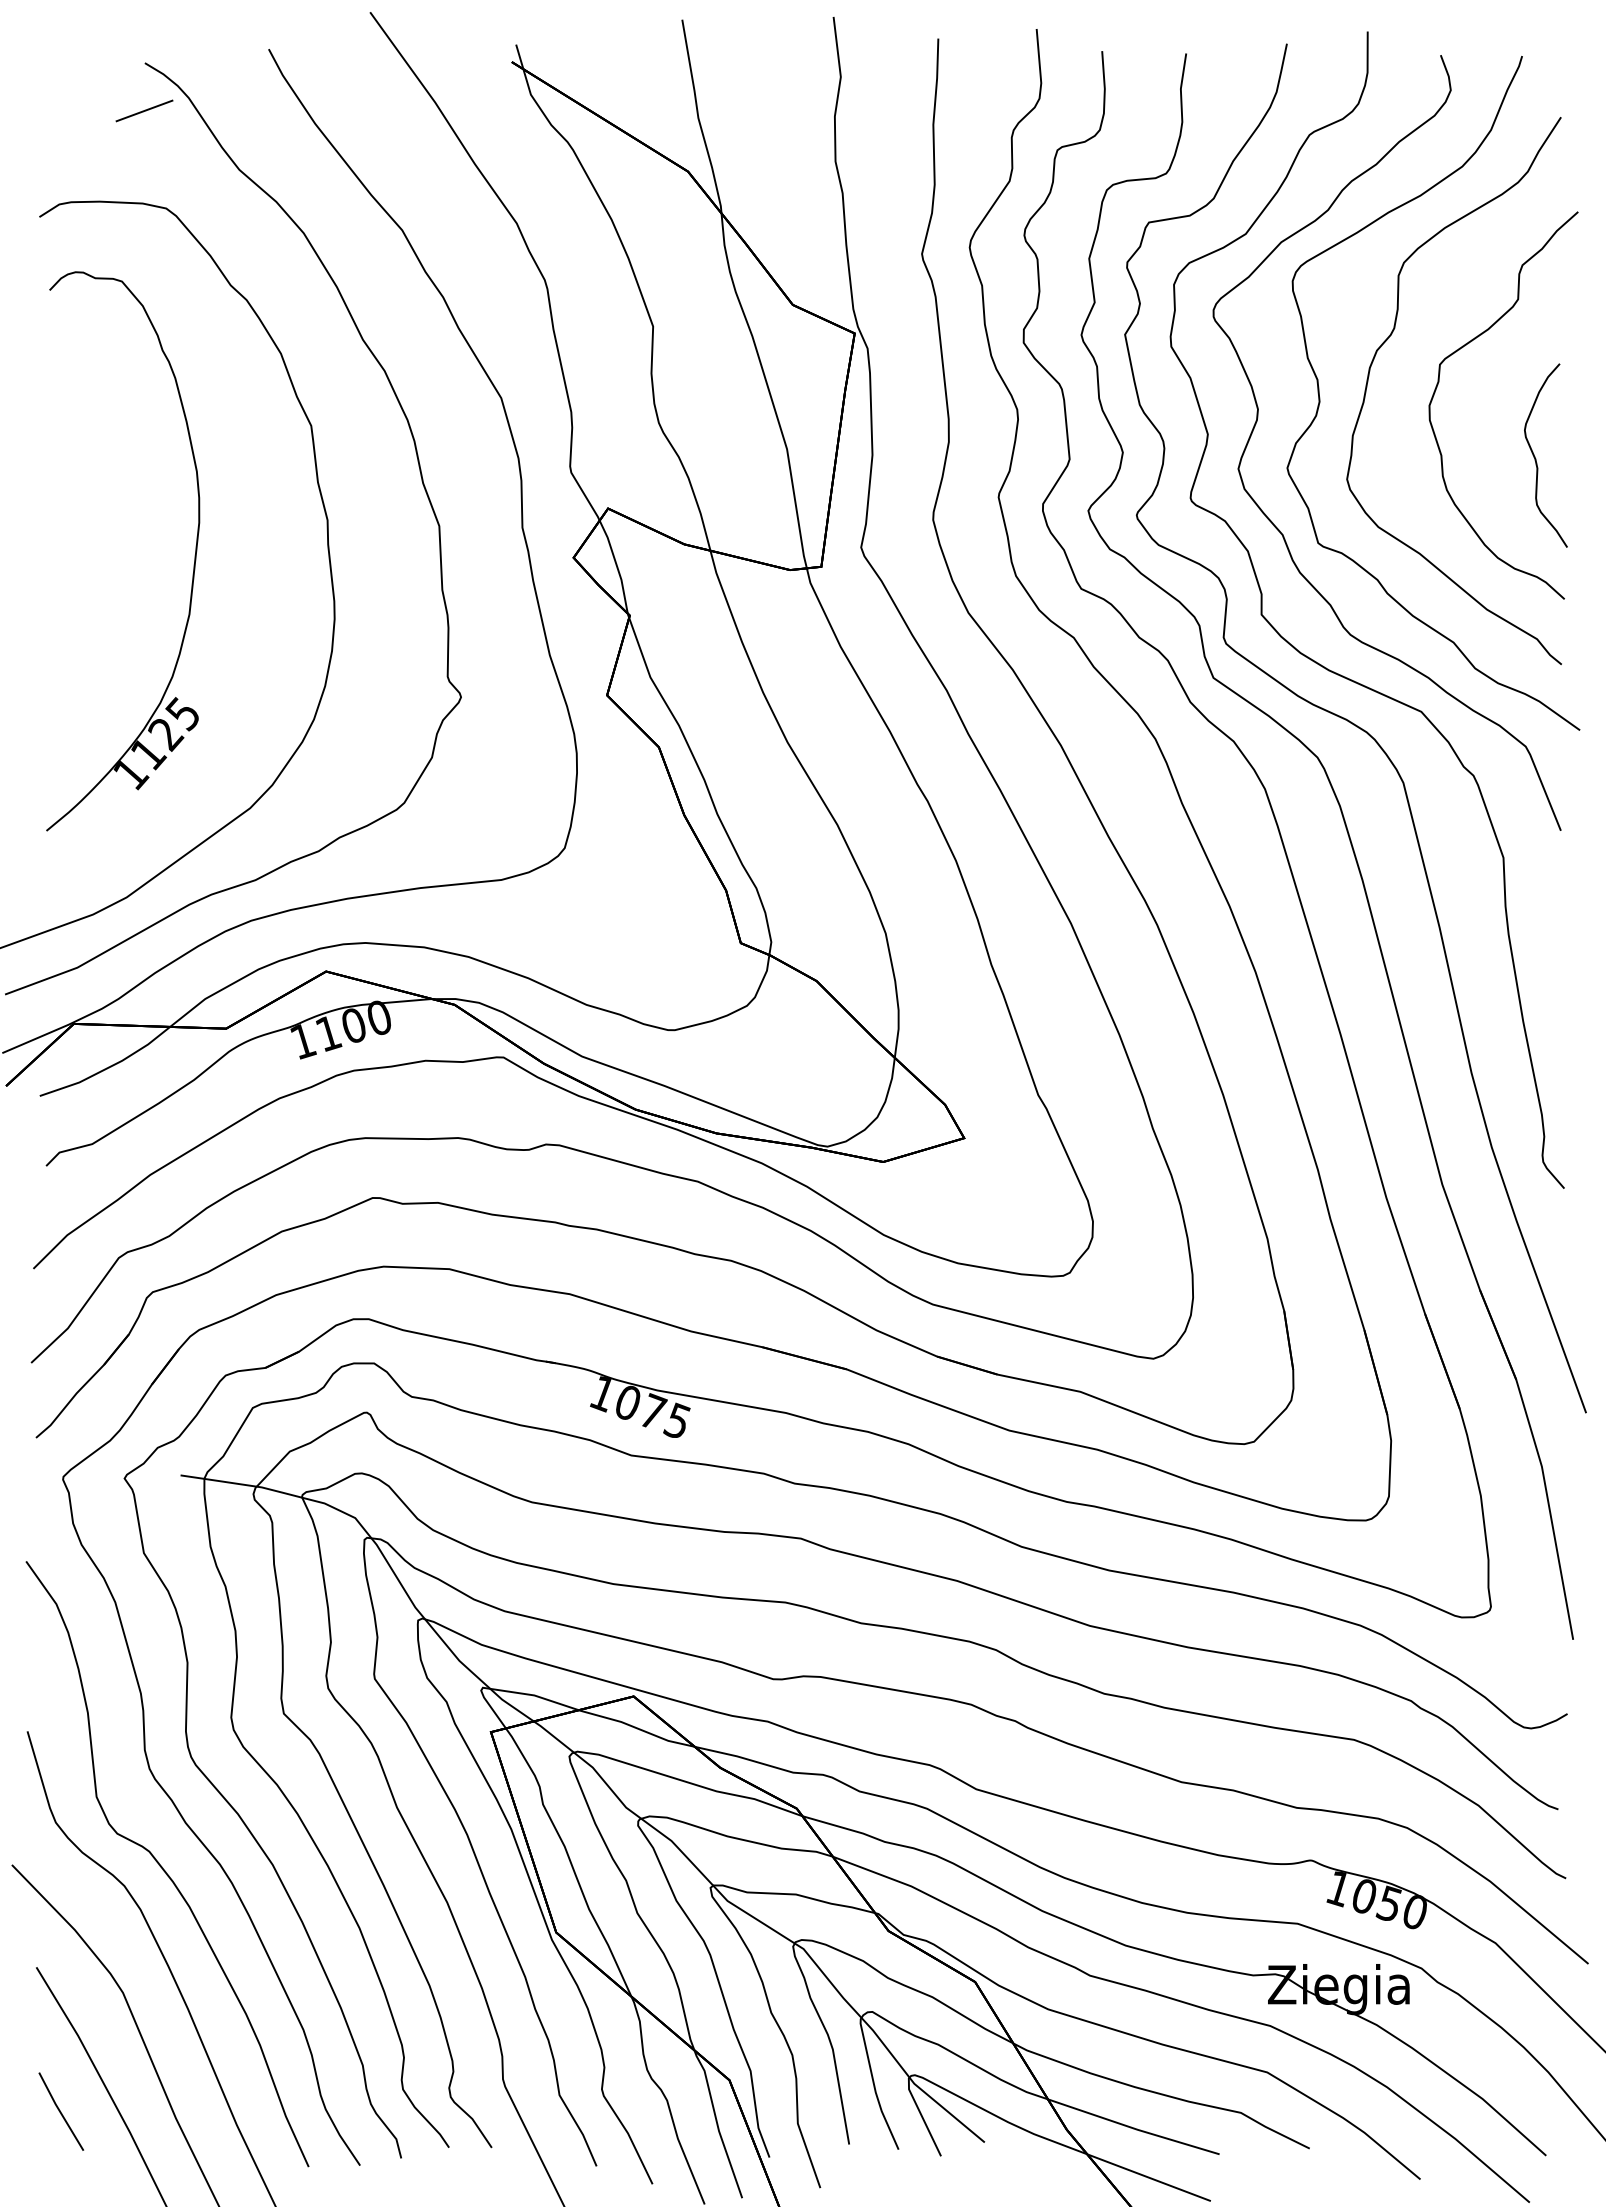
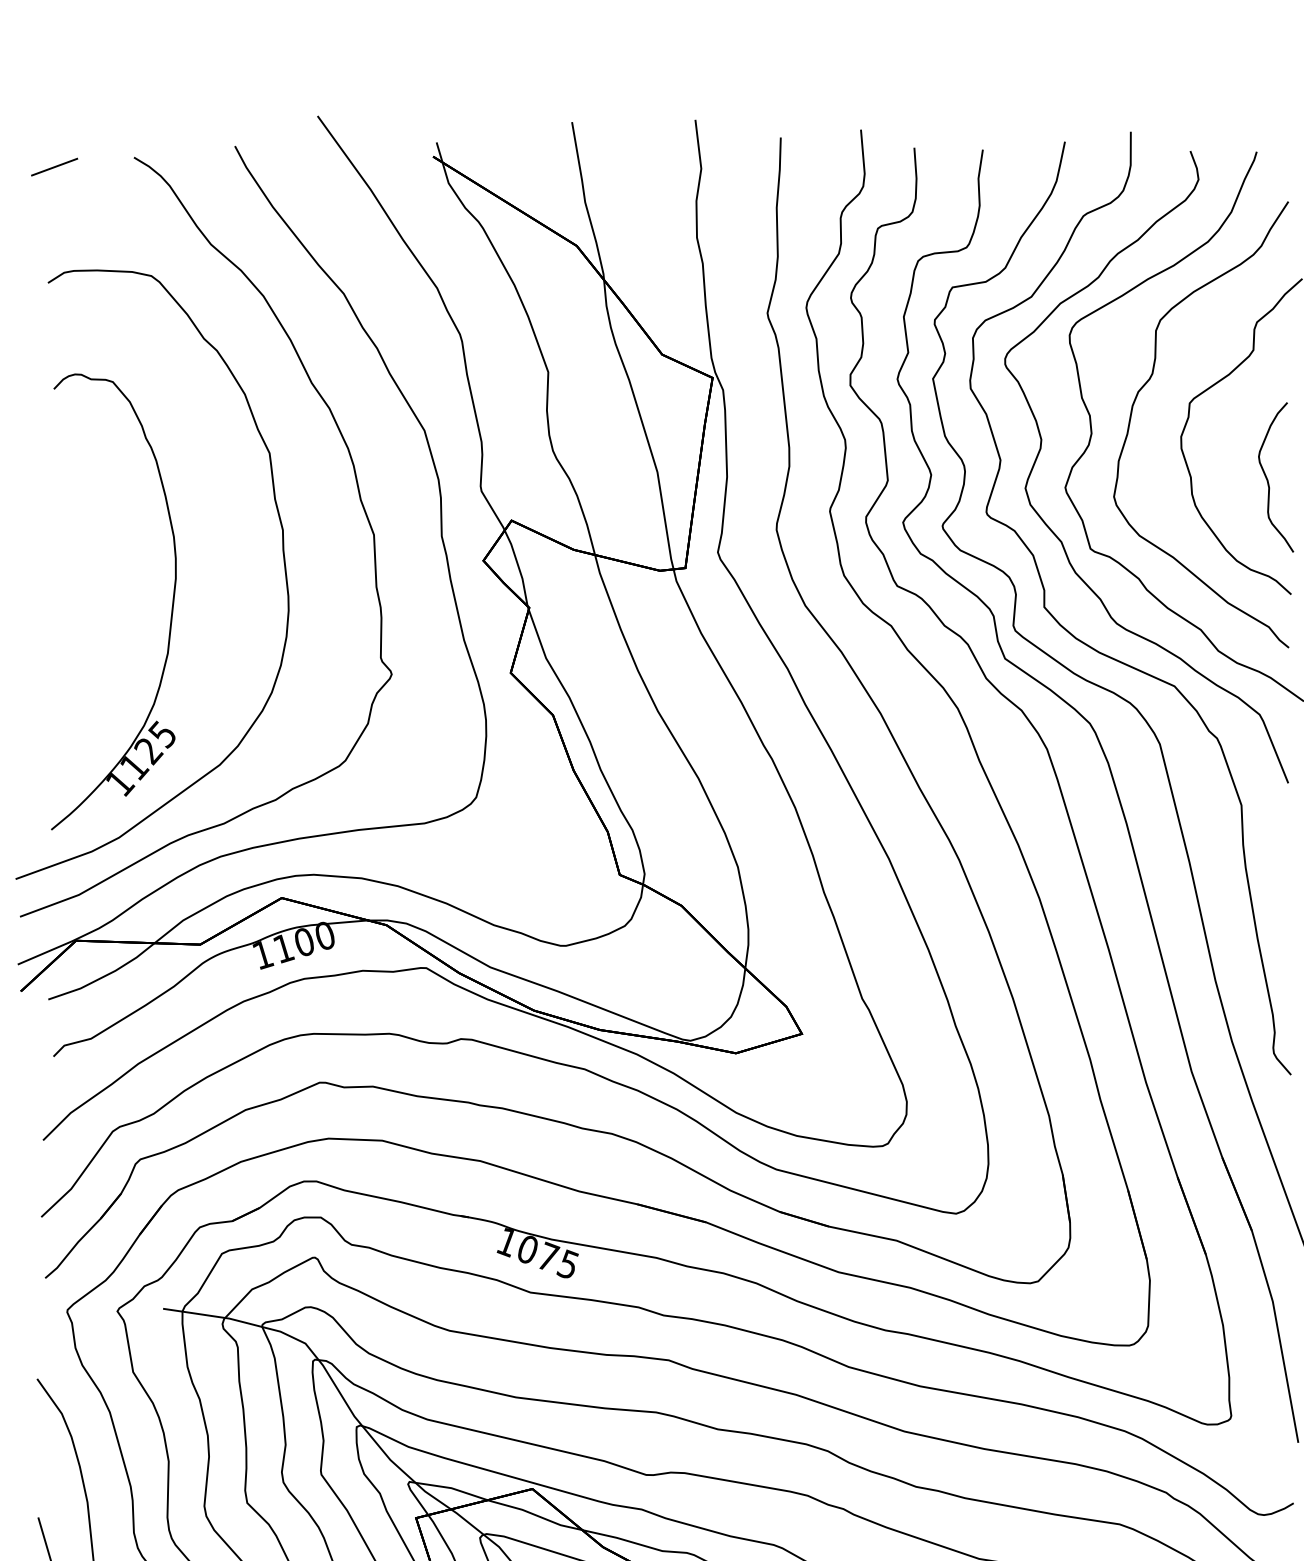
line: (144, 110) -> (54, 166), moved
part: (194, 555) -> (171, 605), moved

